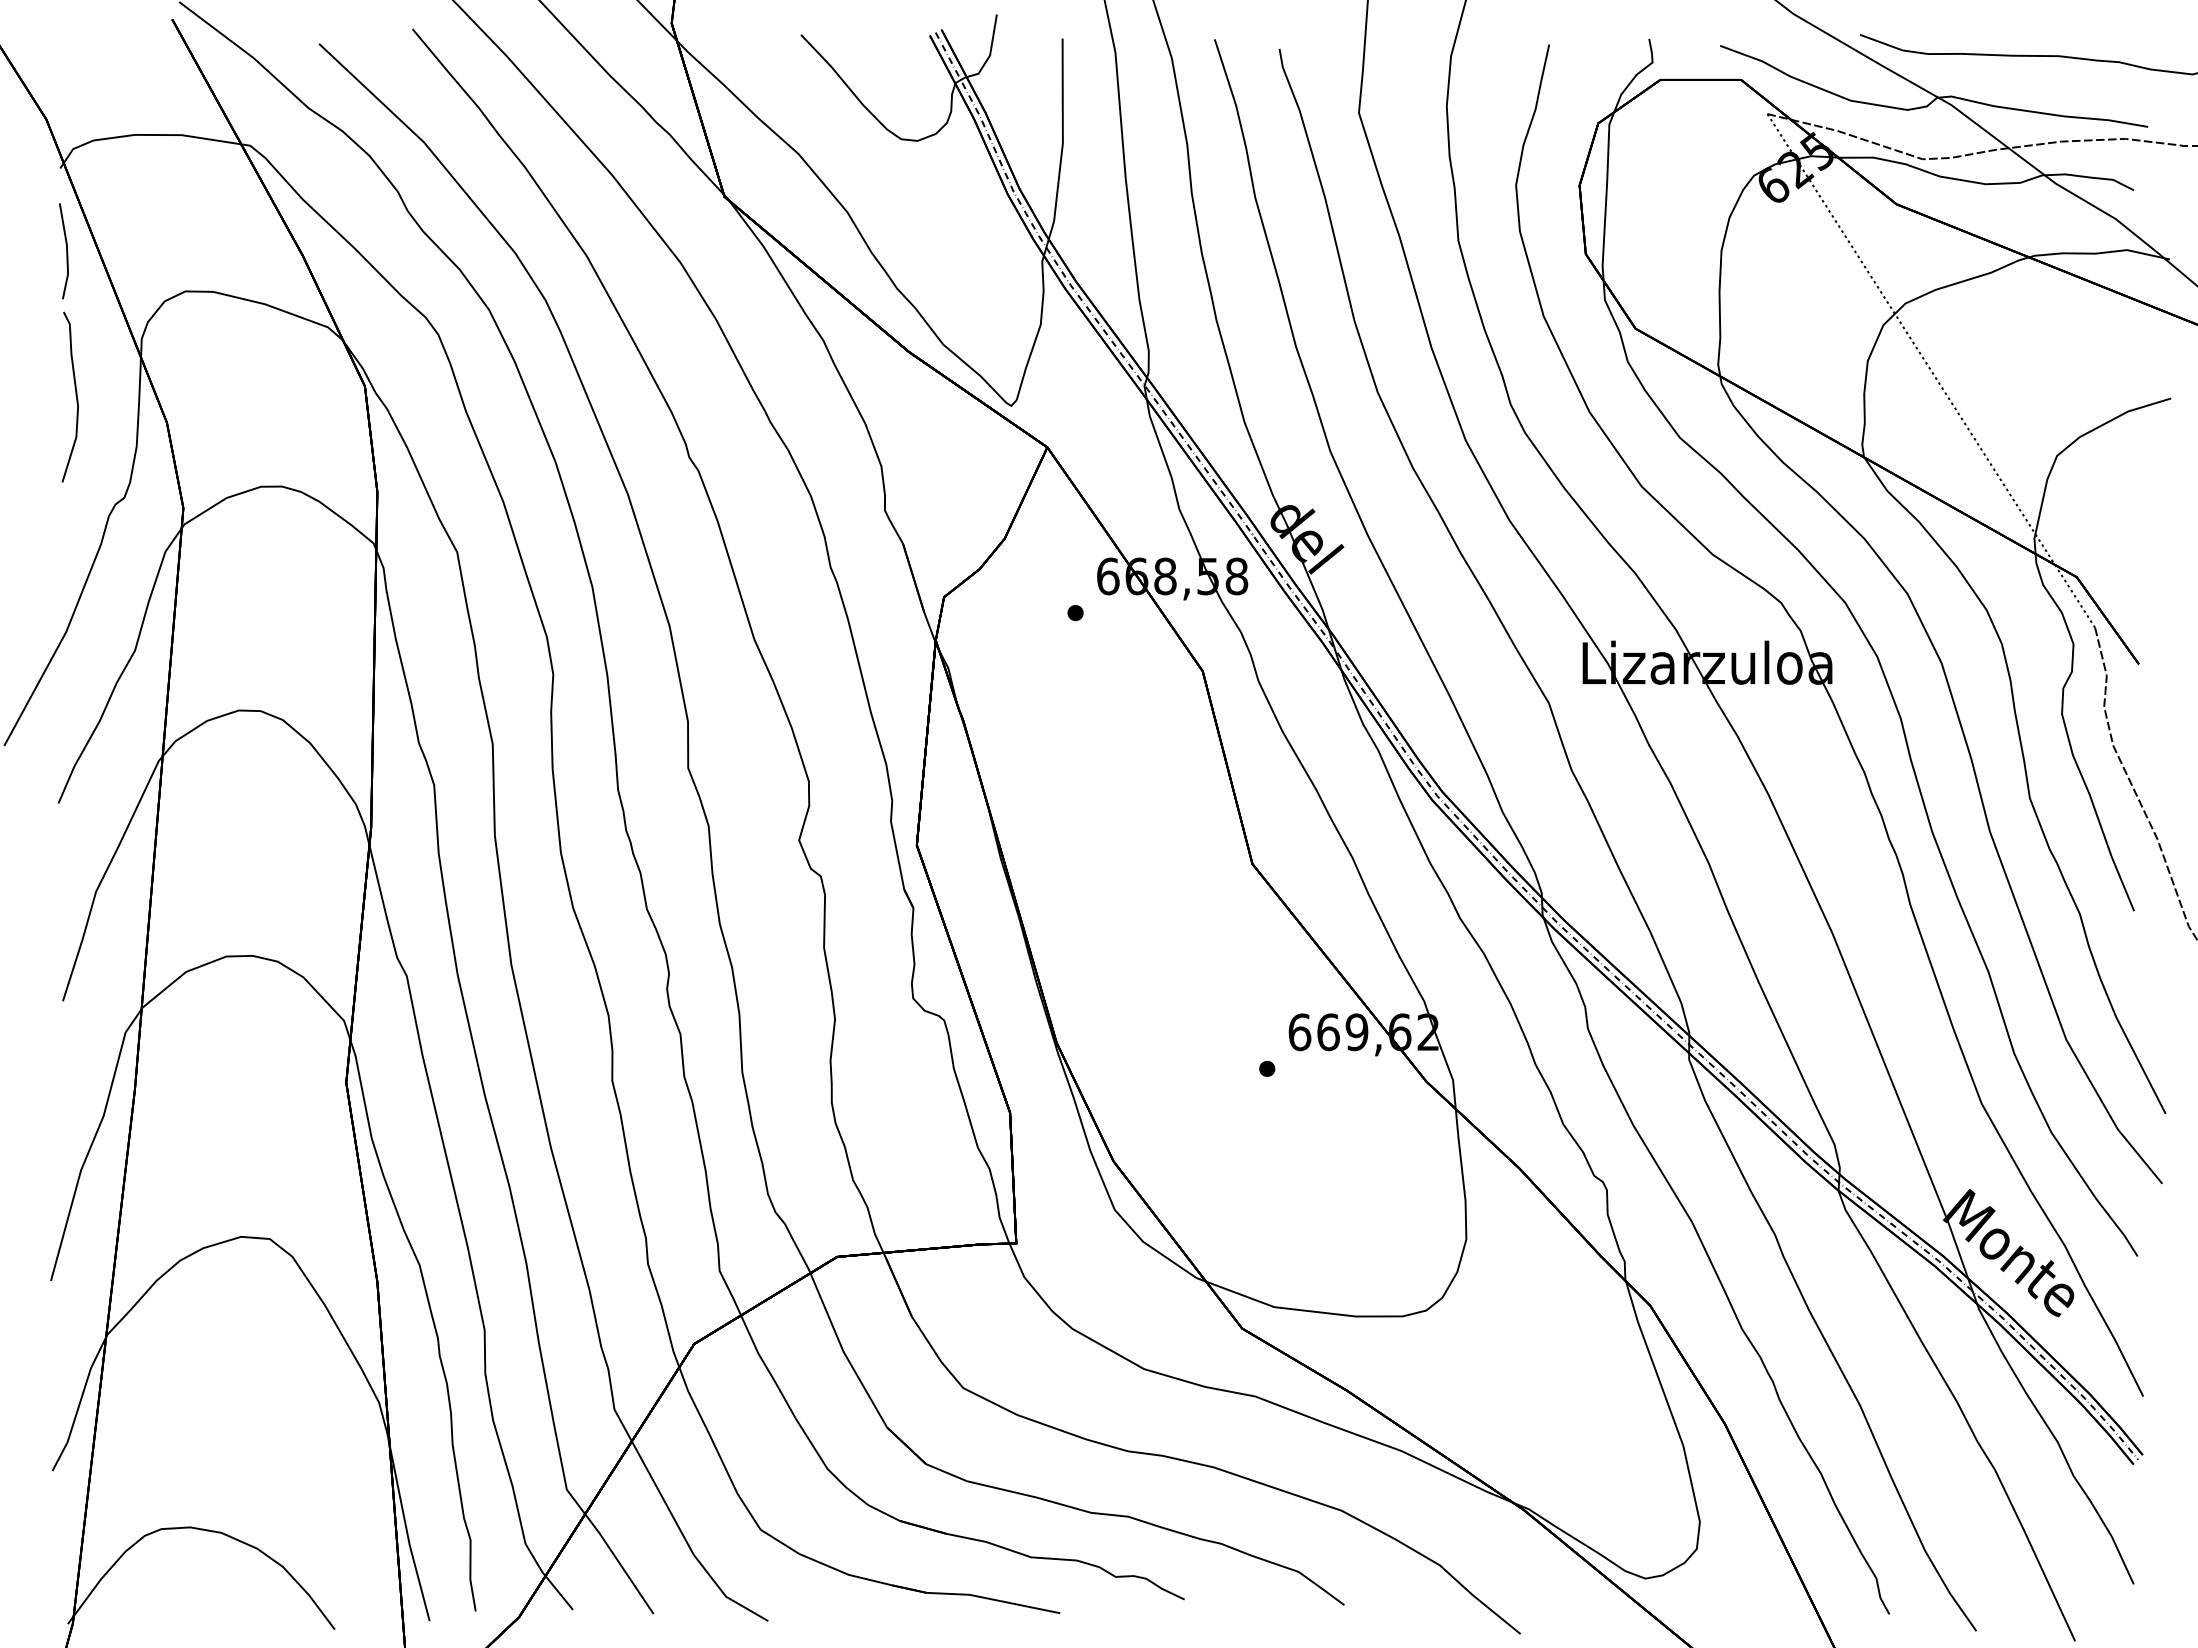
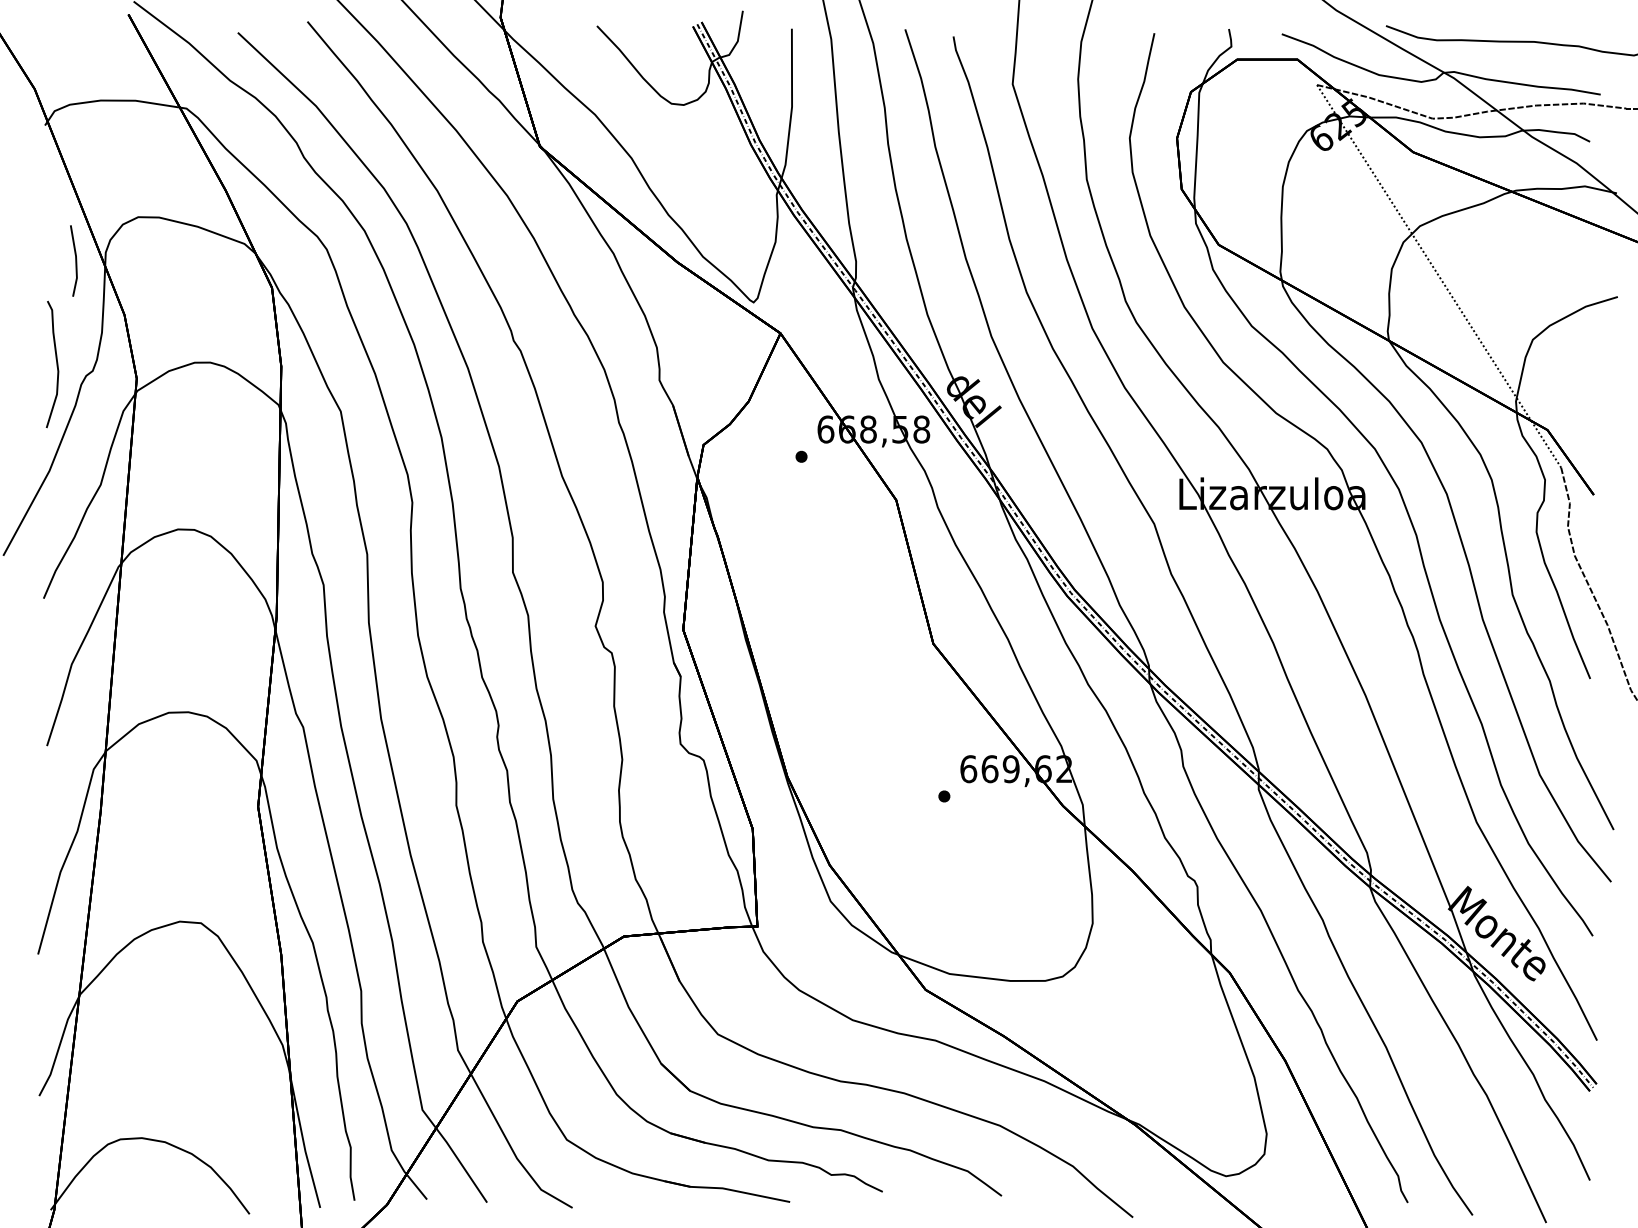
line: (66, 251) -> (75, 261), moved
curve: (75, 395) -> (56, 363), moved

